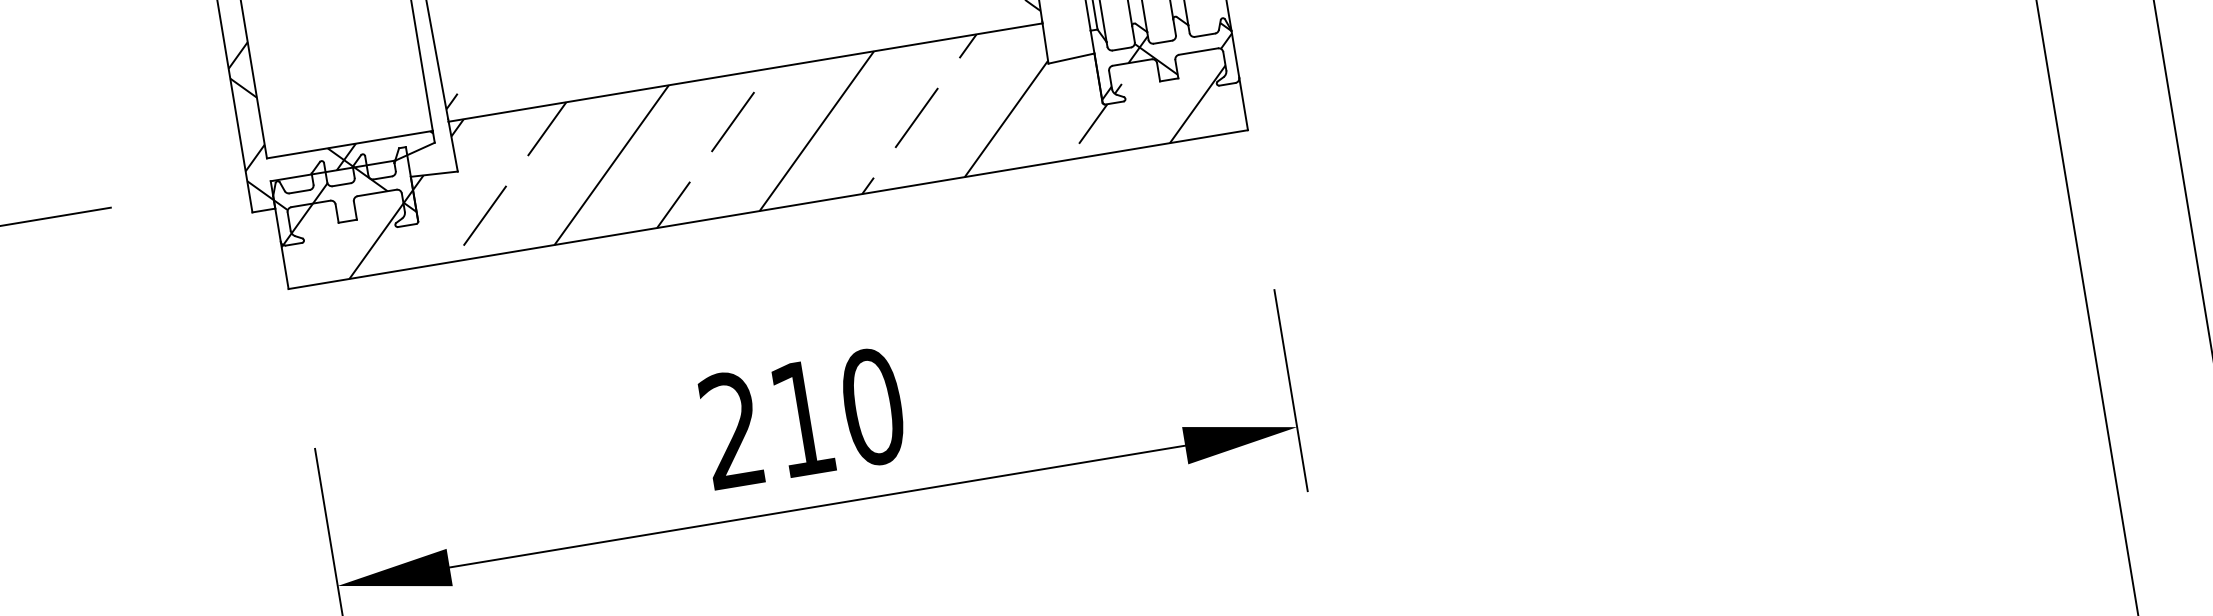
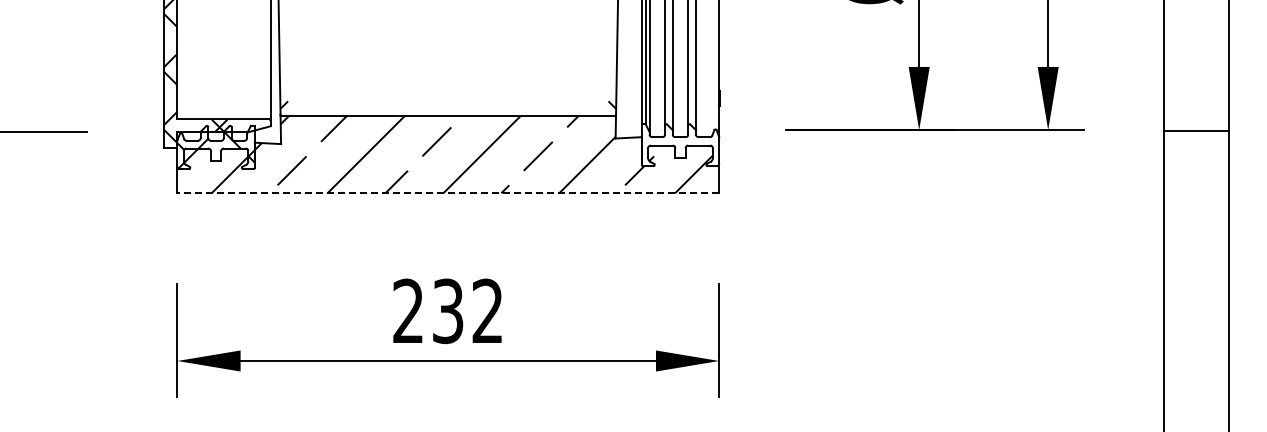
hatch: (1166, 62) -> (680, 148), removed
line: (768, 209) -> (448, 193), solid -> dashed
text: (838, 413) -> (468, 311), 210 -> 232

